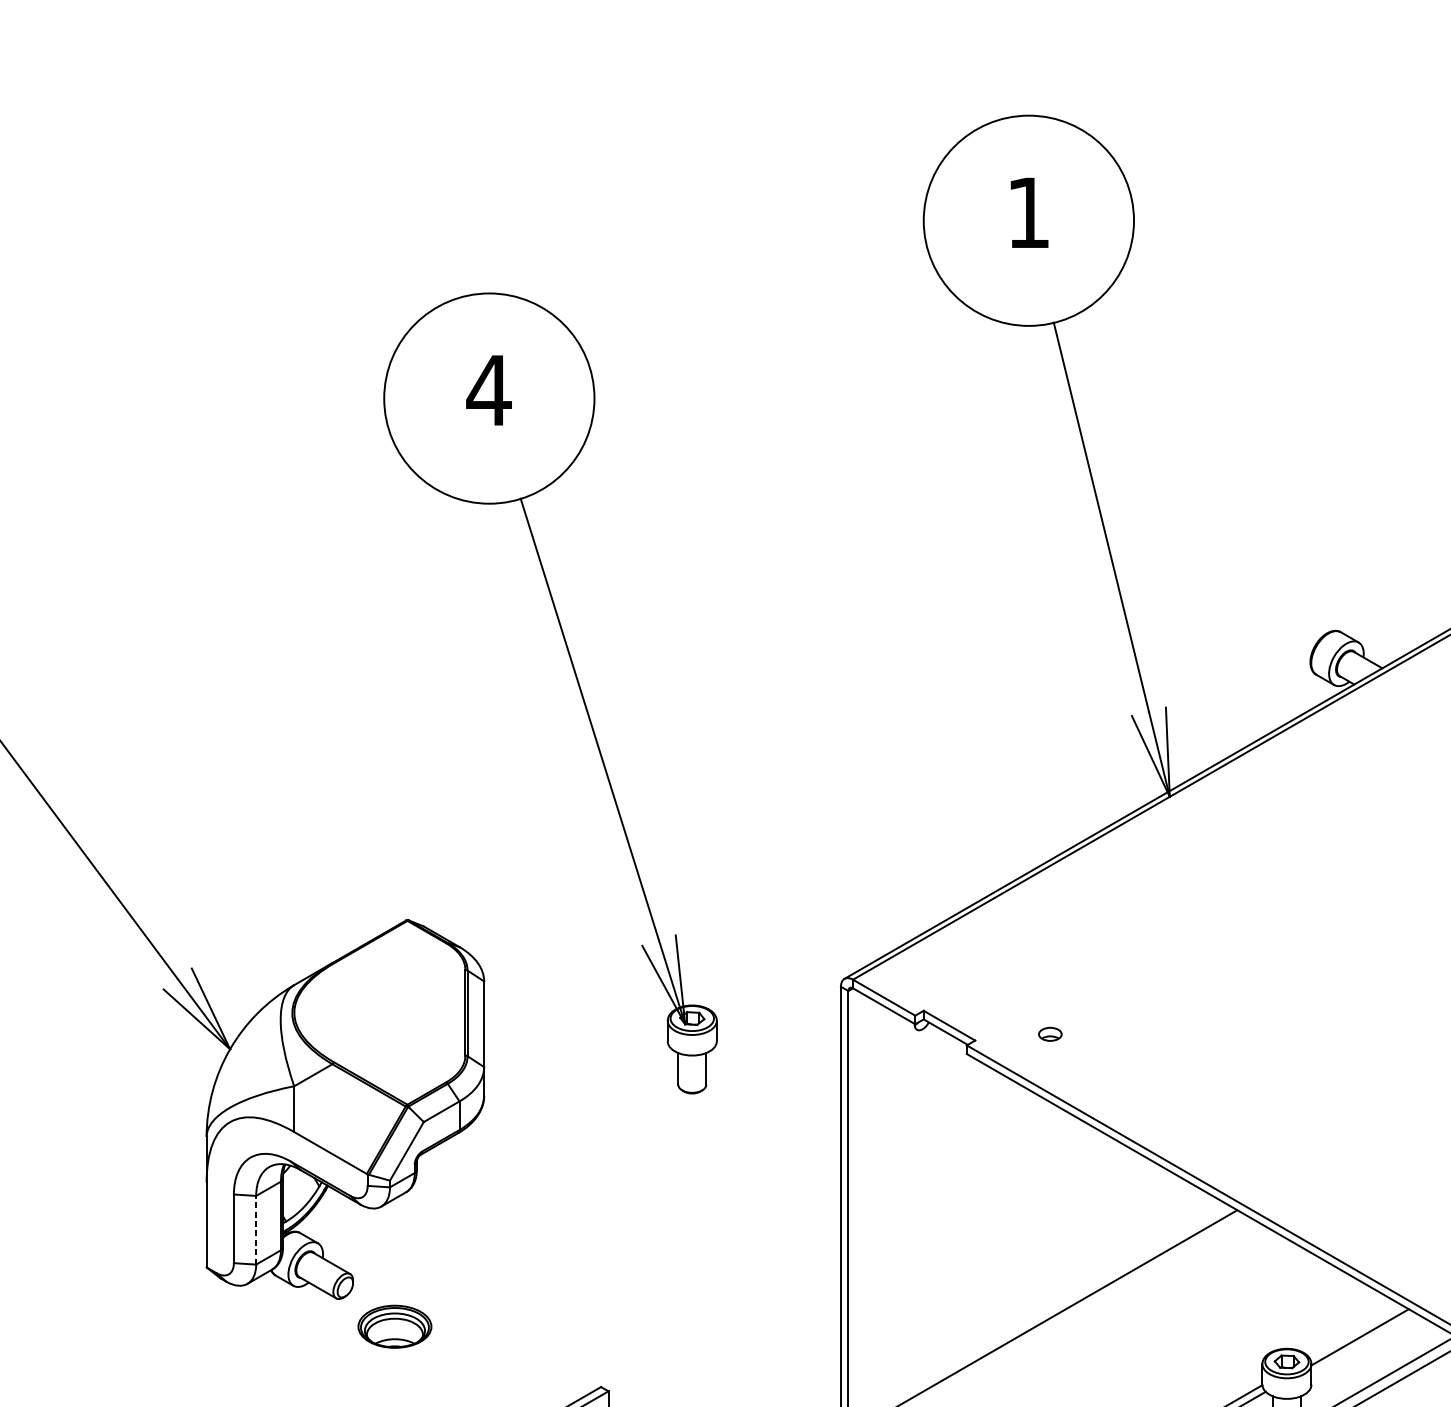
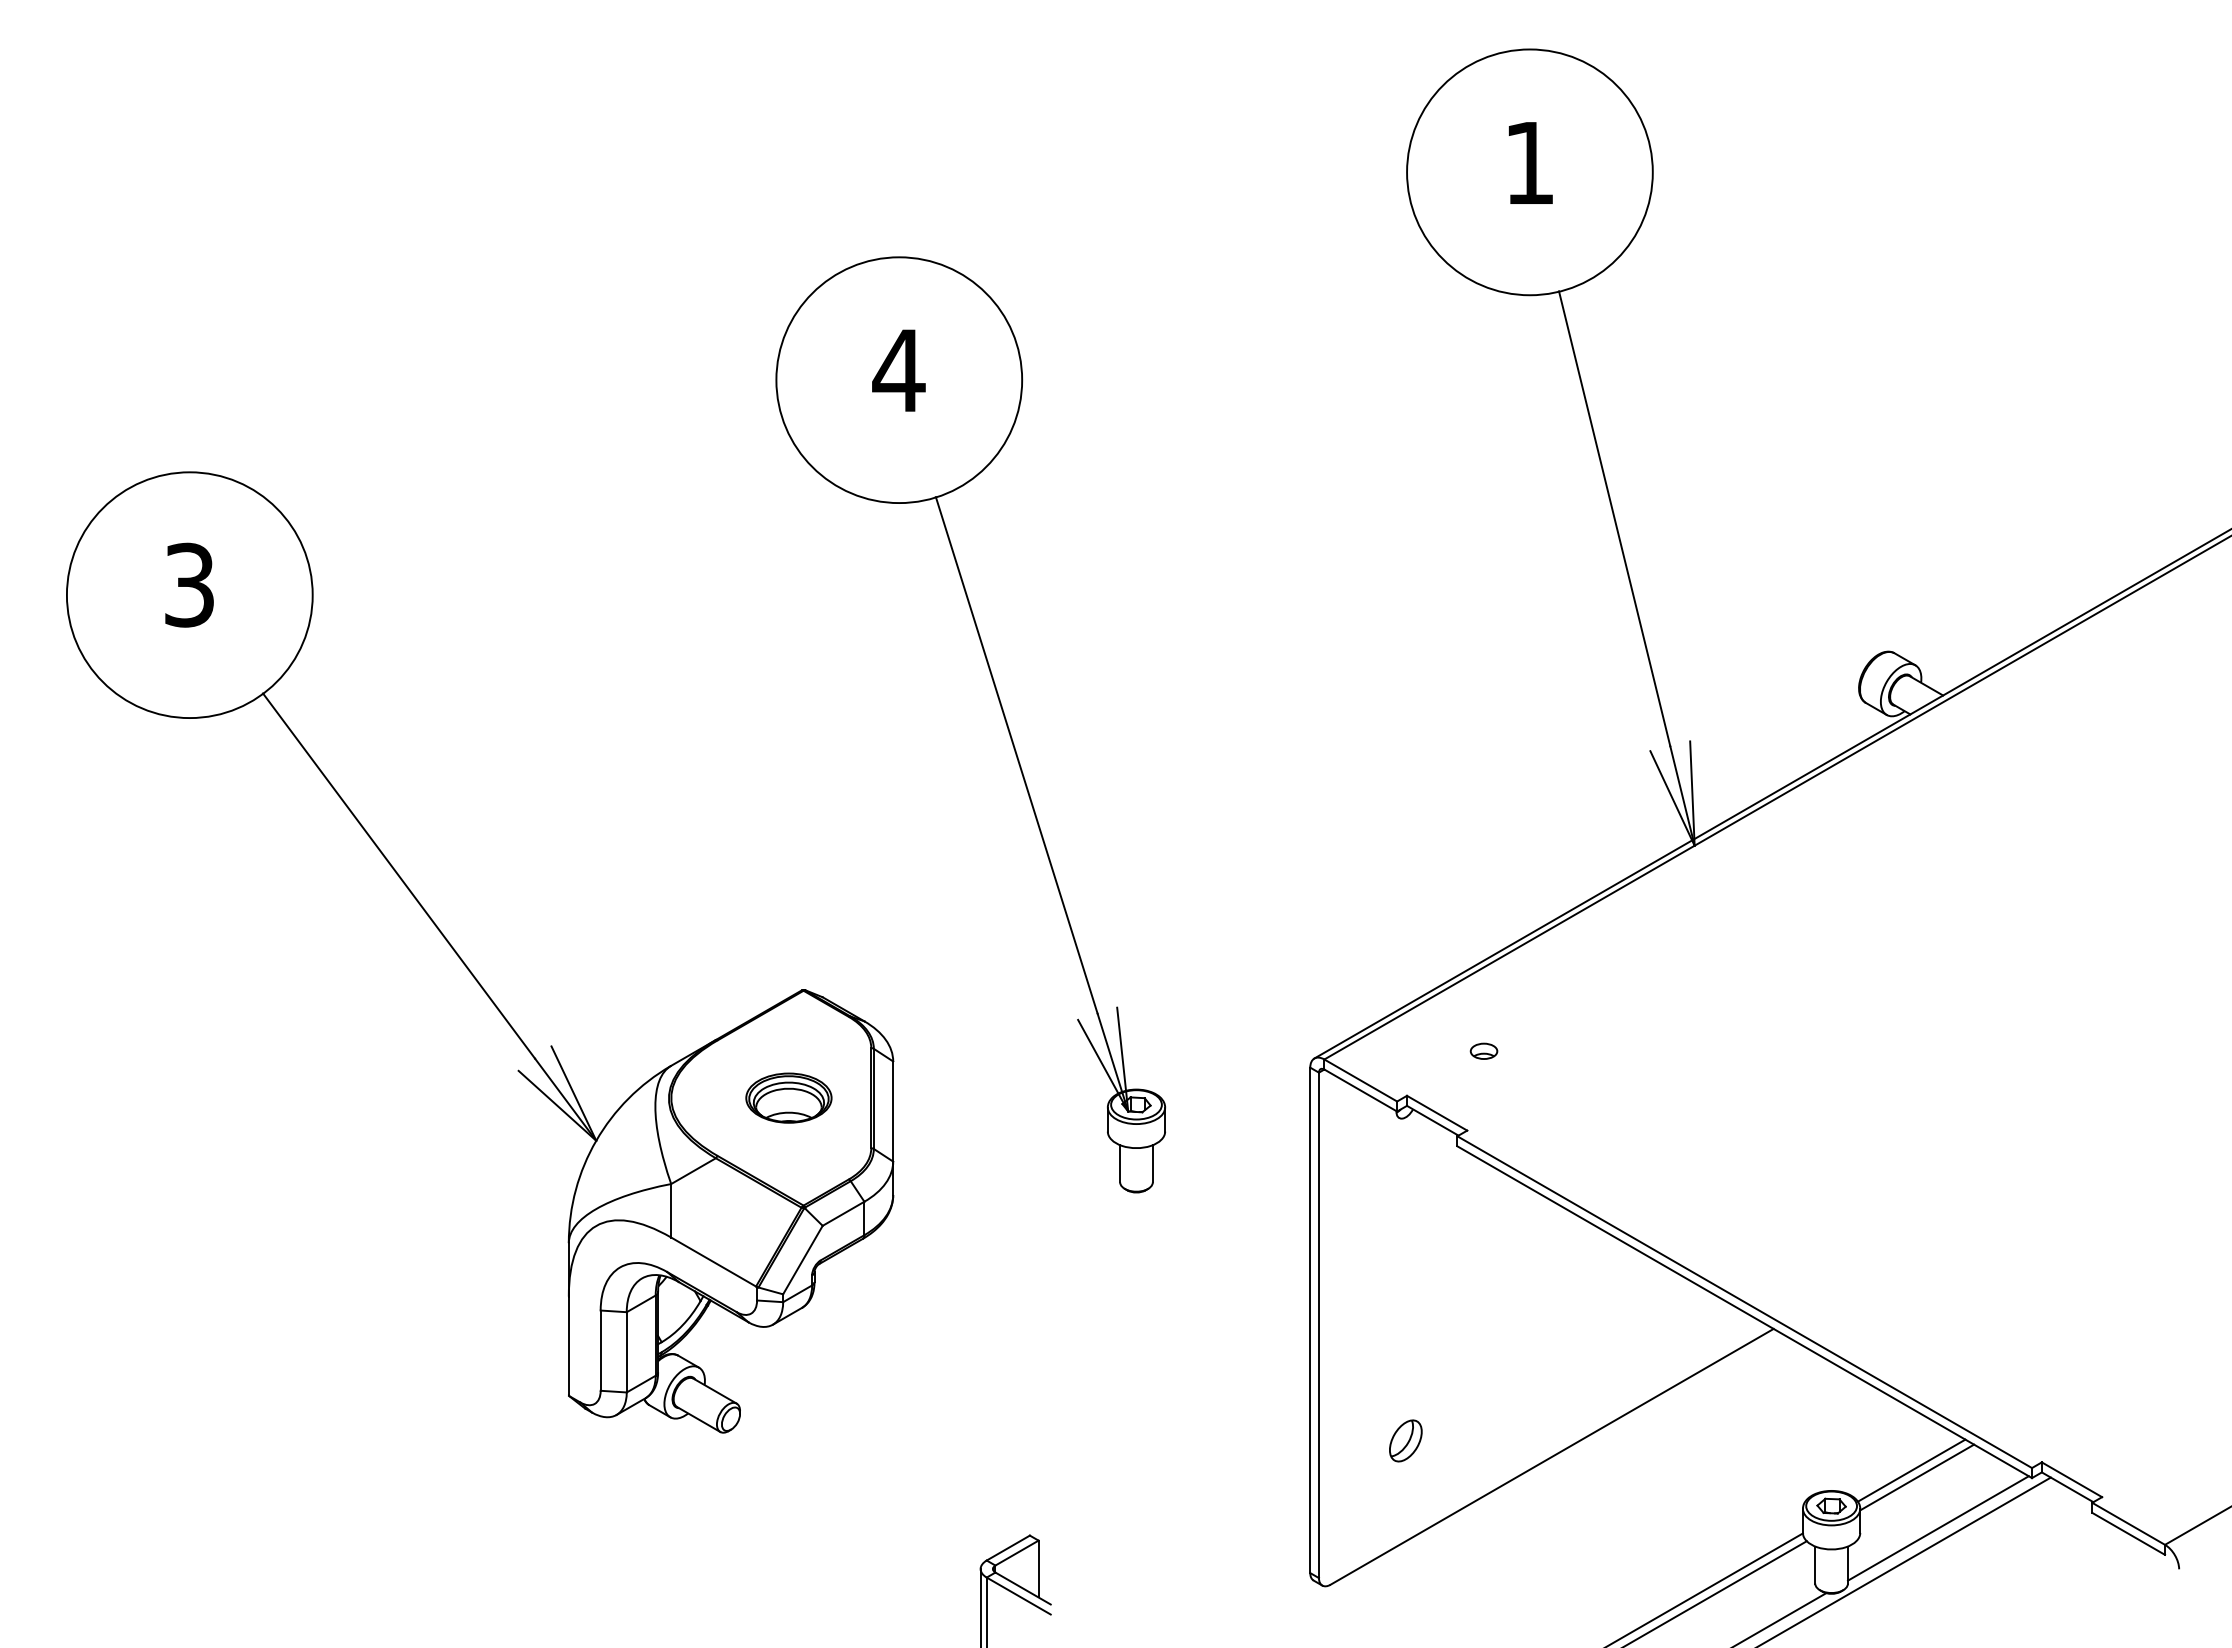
part: (1049, 1033) -> (1483, 1050), moved
line: (255, 1229) -> (626, 1351), dashed -> solid
part: (922, 1305) -> (1405, 1440), added
part: (394, 1326) -> (788, 1097), moved
line: (1355, 1331) -> (1911, 1470), added

